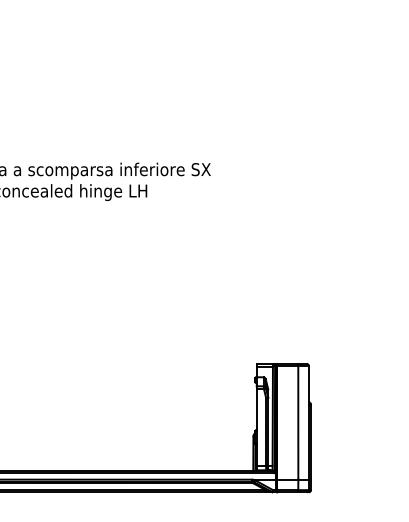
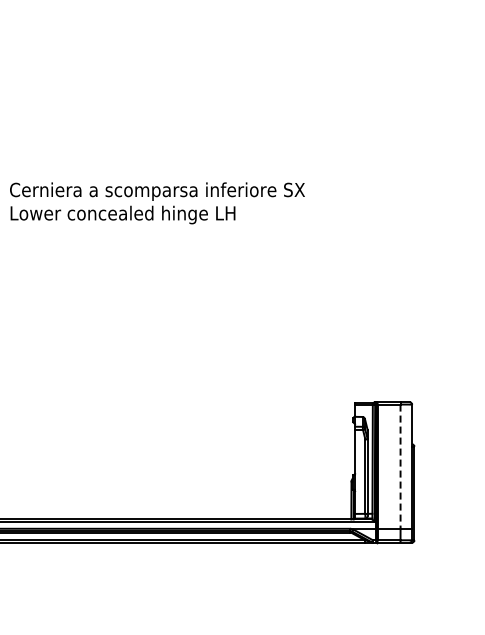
line: (298, 423) -> (400, 467), solid -> dashed

